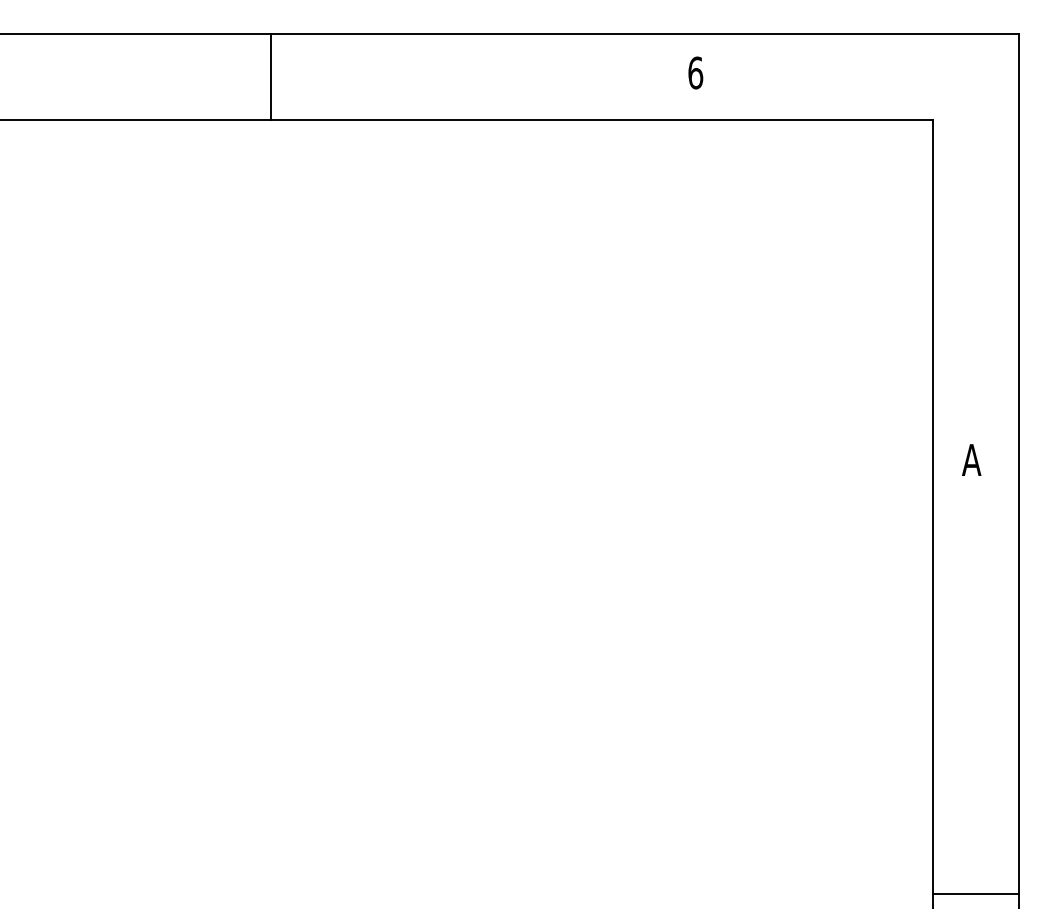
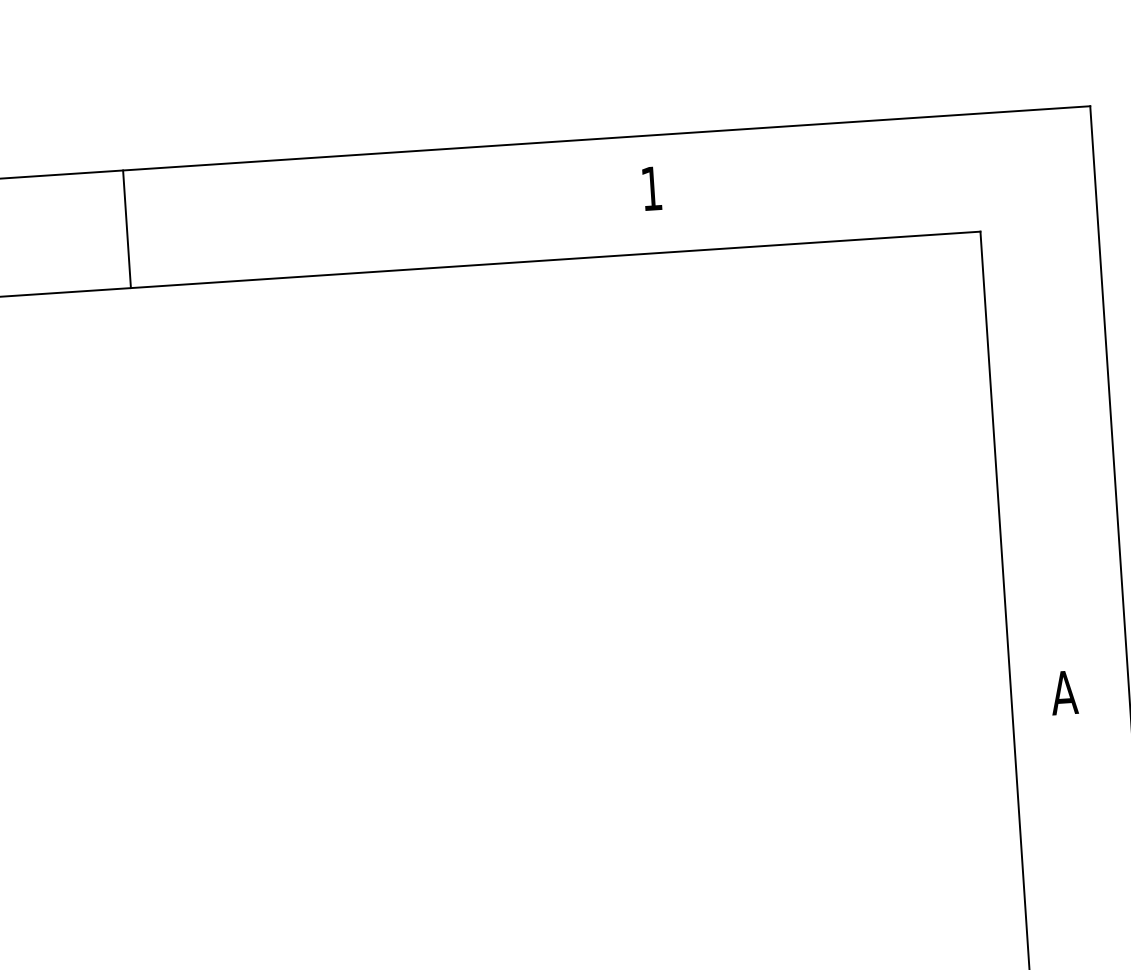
text: (695, 72) -> (651, 188), 6 -> 1
line: (270, 77) -> (126, 229), moved

